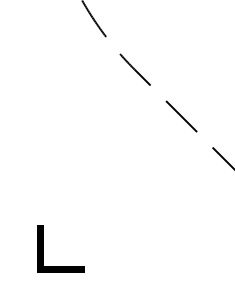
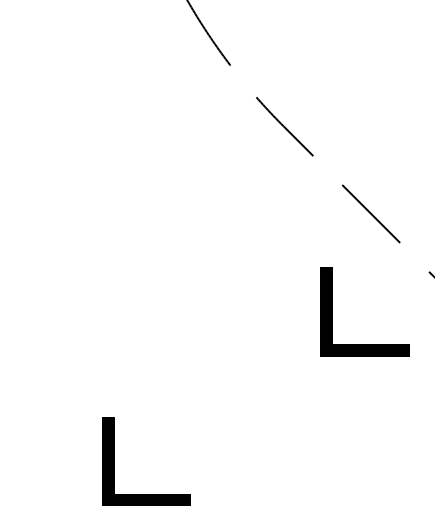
line: (160, 168) -> (331, 310), added

